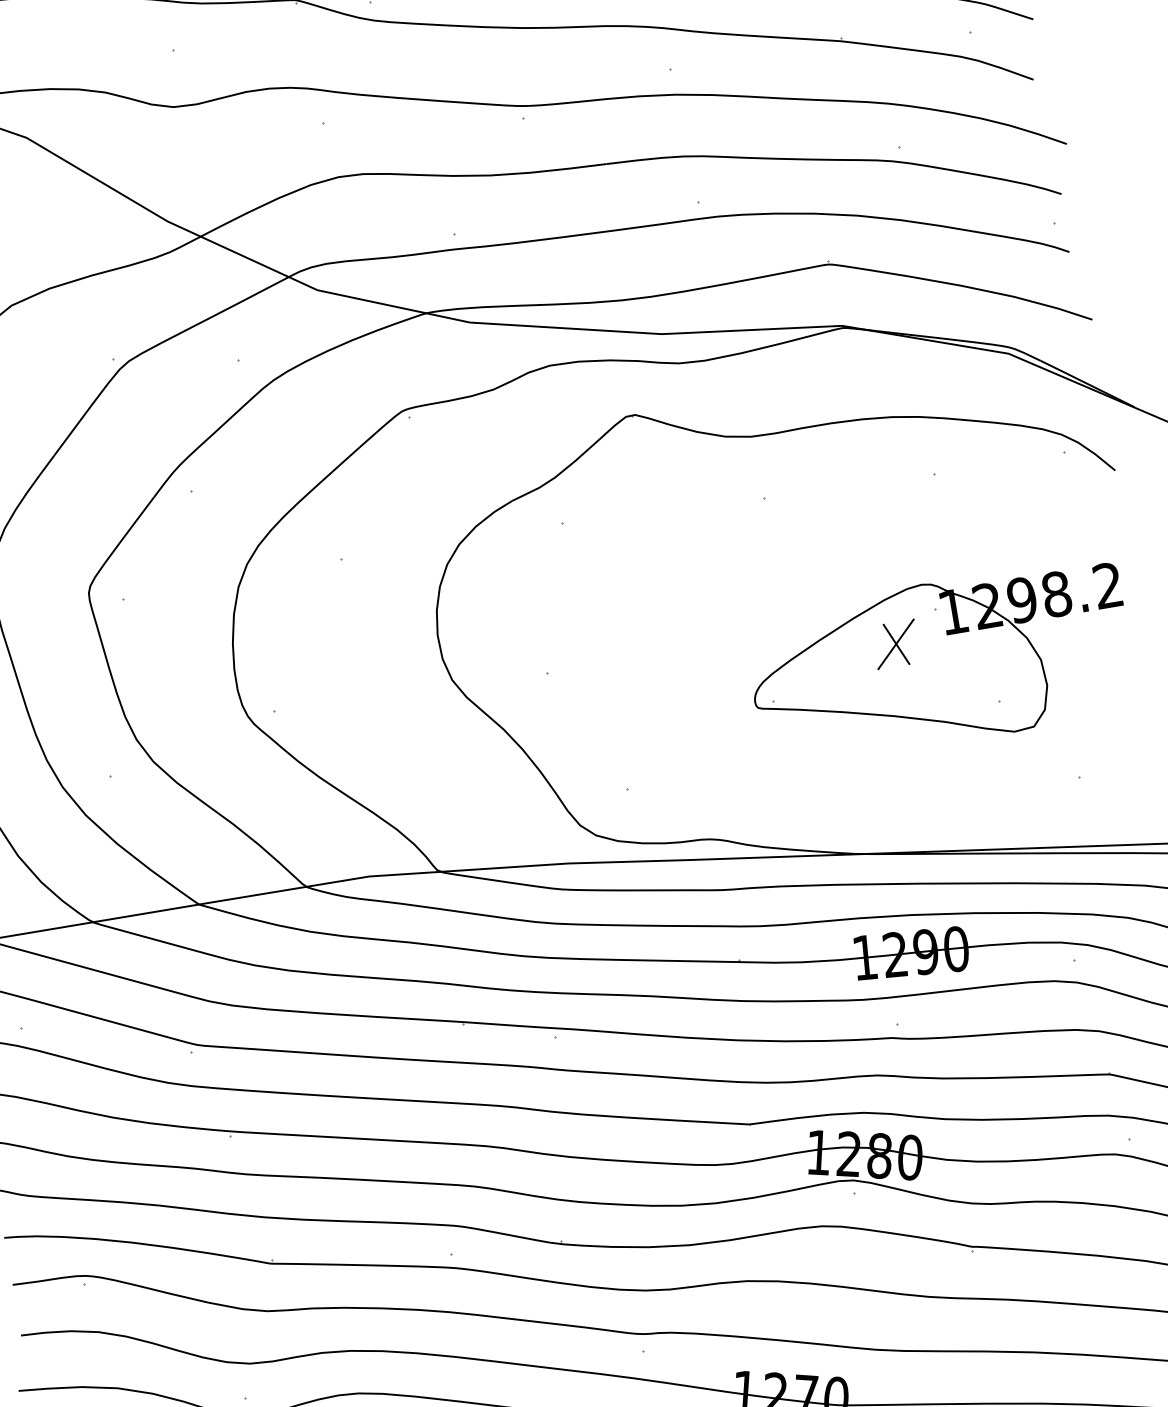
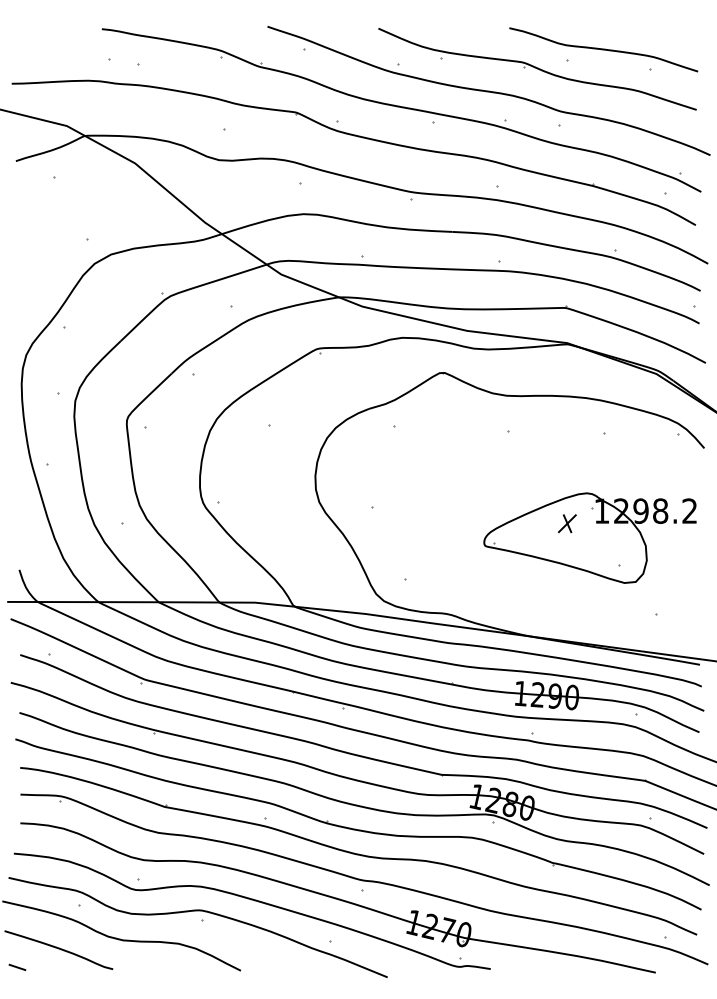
part: (896, 643) -> (567, 523), size x0.7

